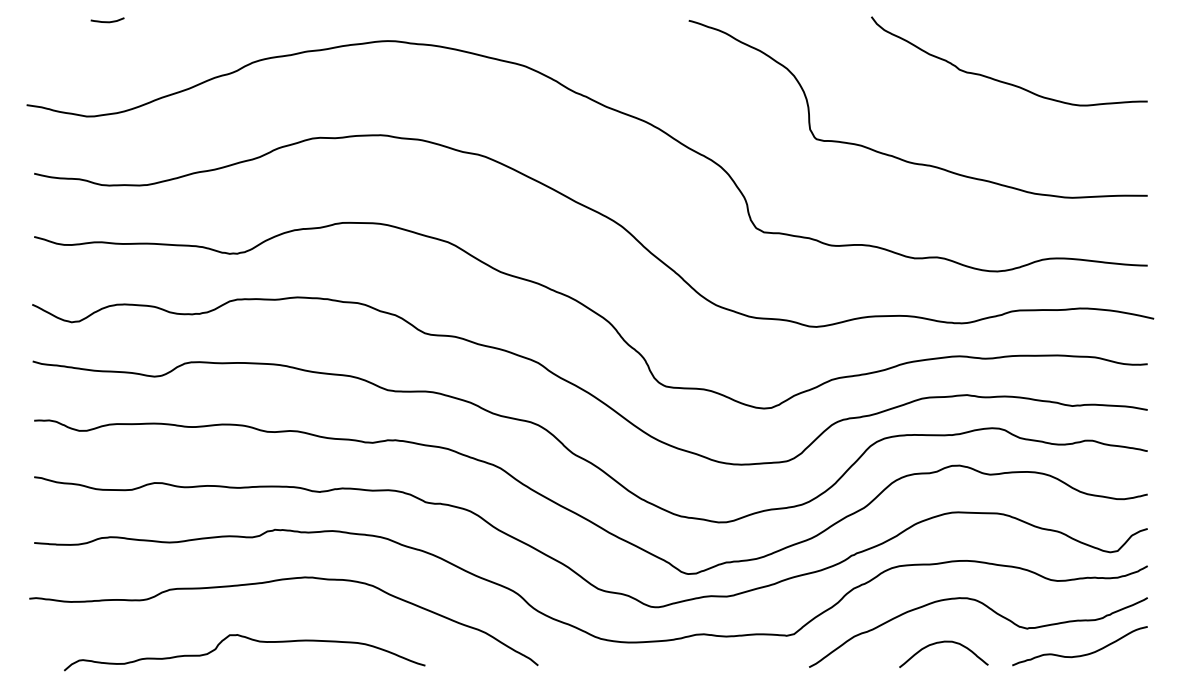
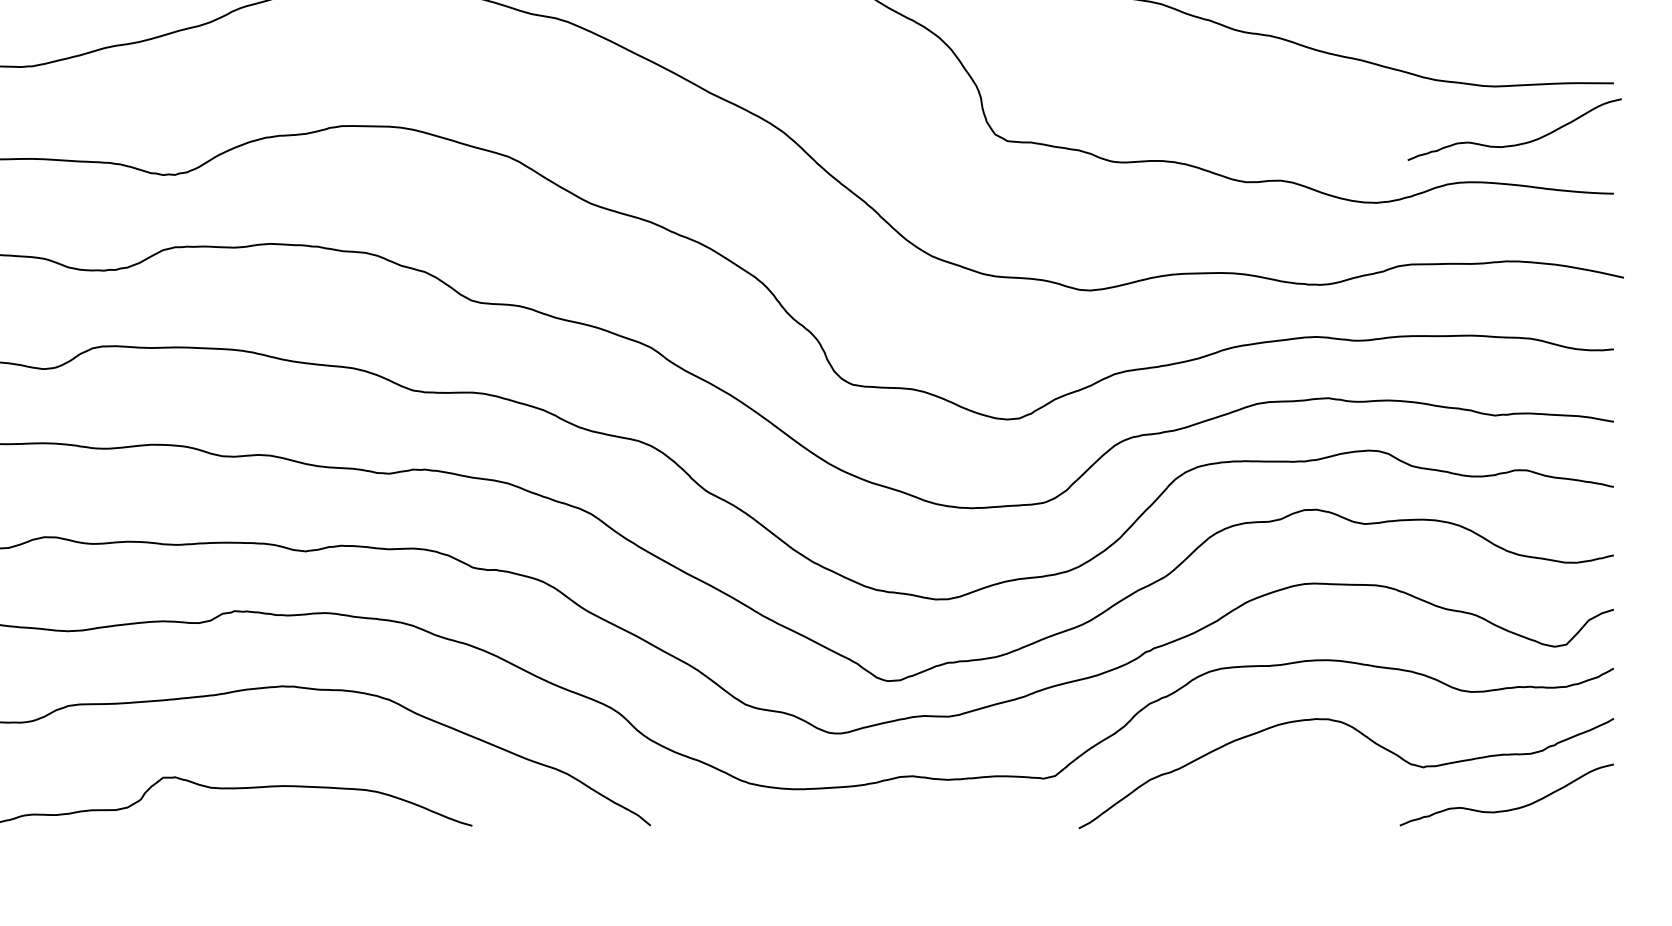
curve: (1087, 233) -> (1518, 142), added
curve: (940, 643) -> (1286, 790), removed

